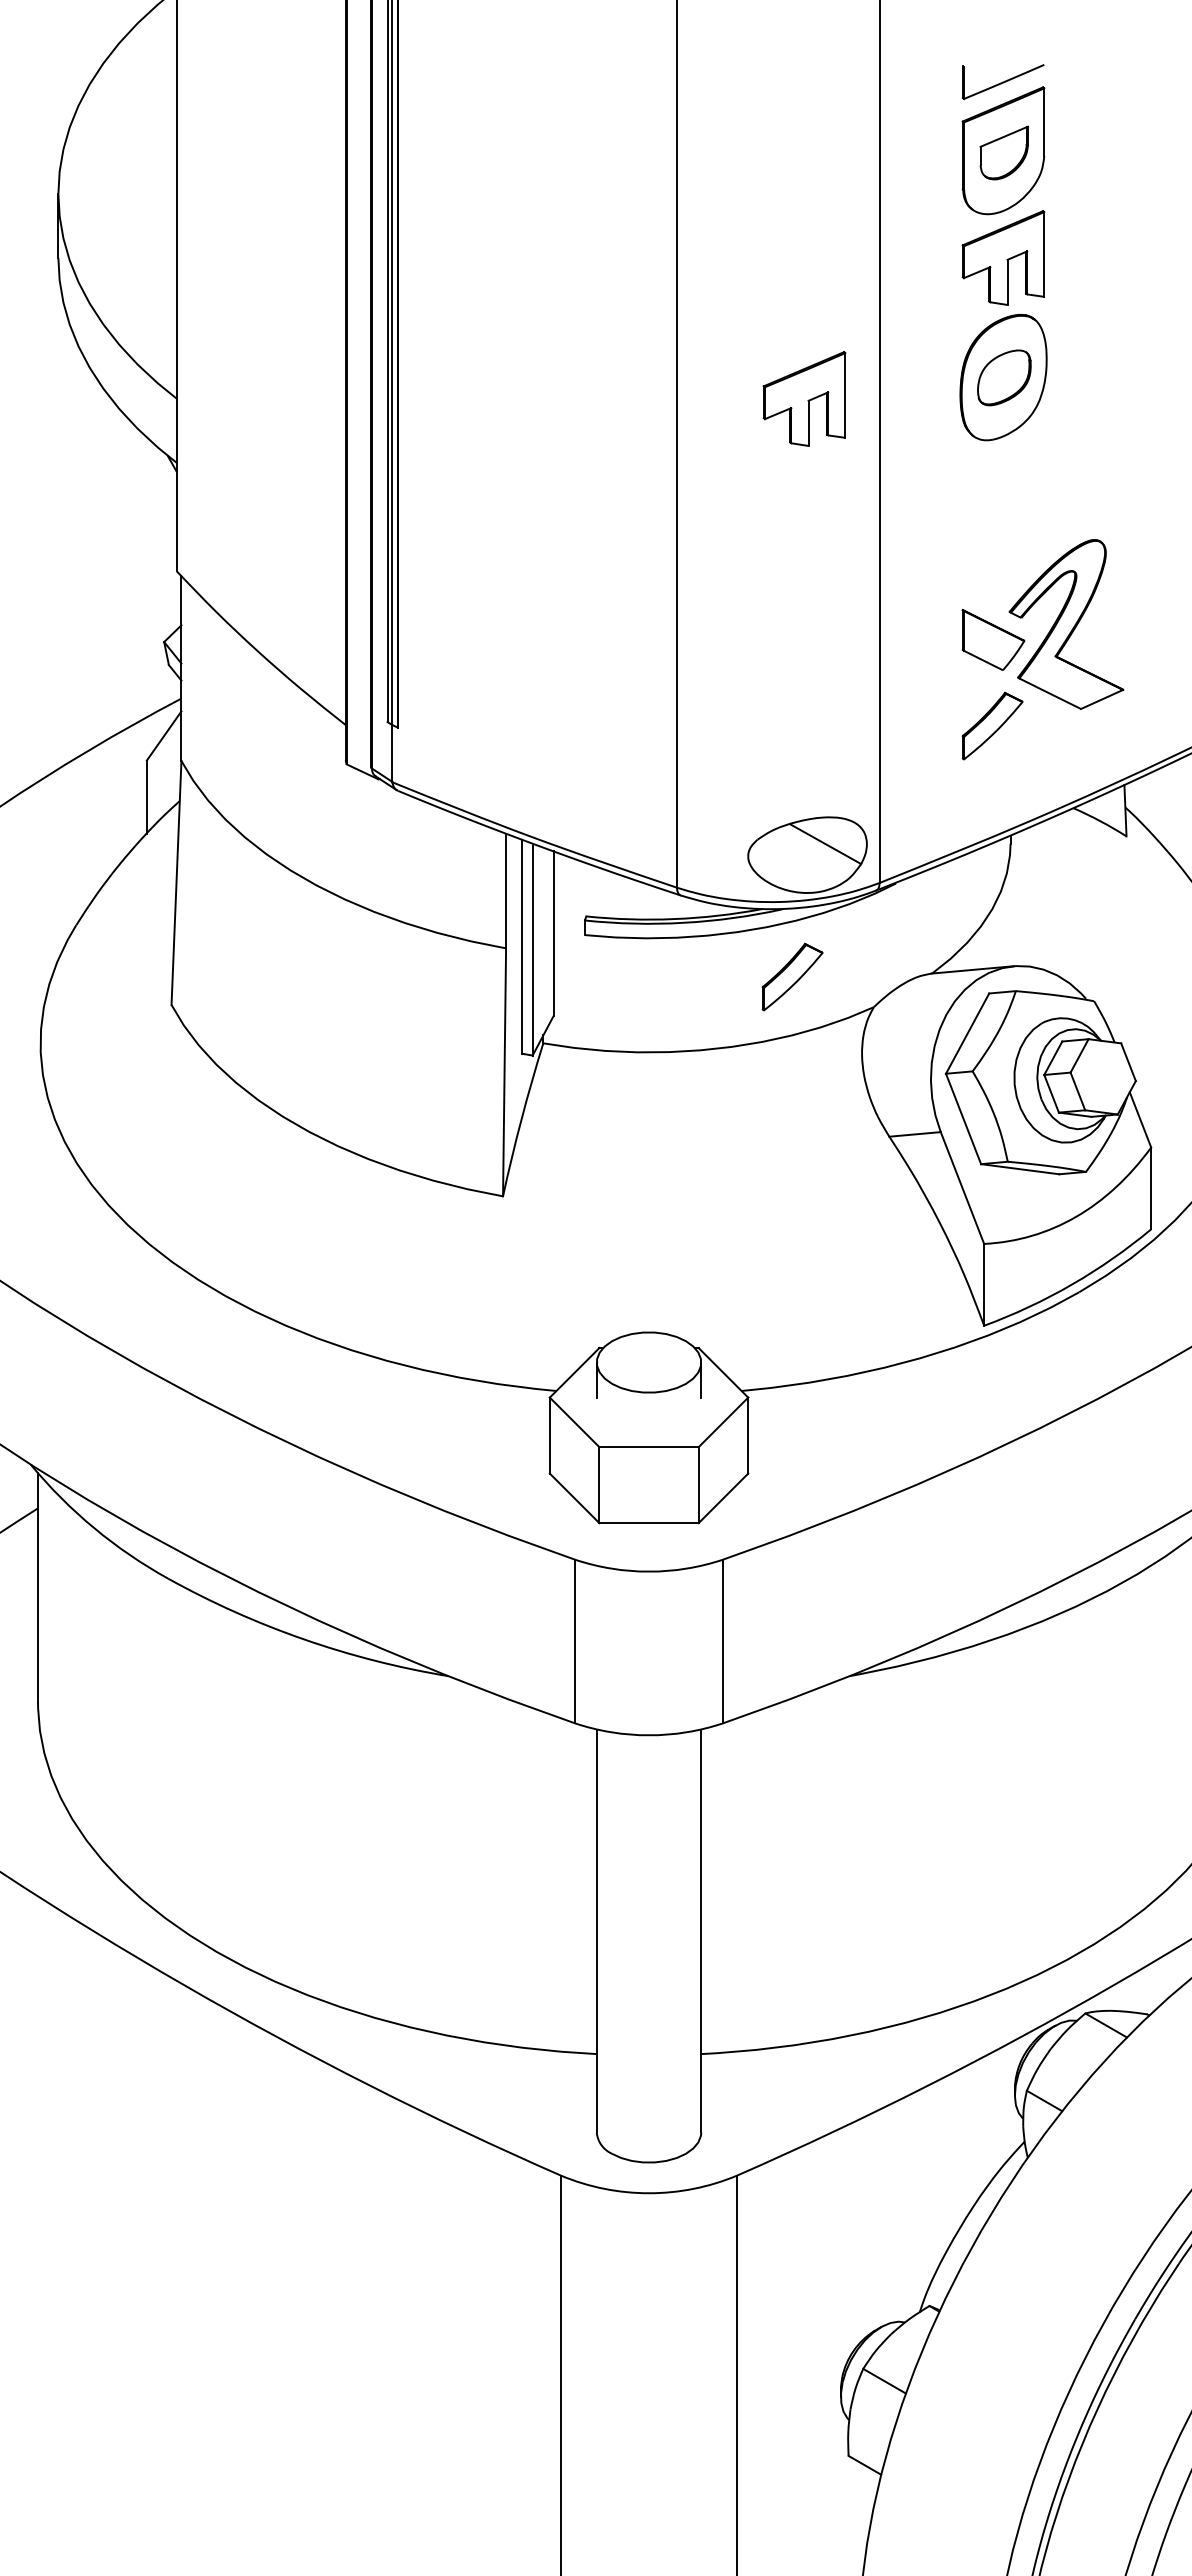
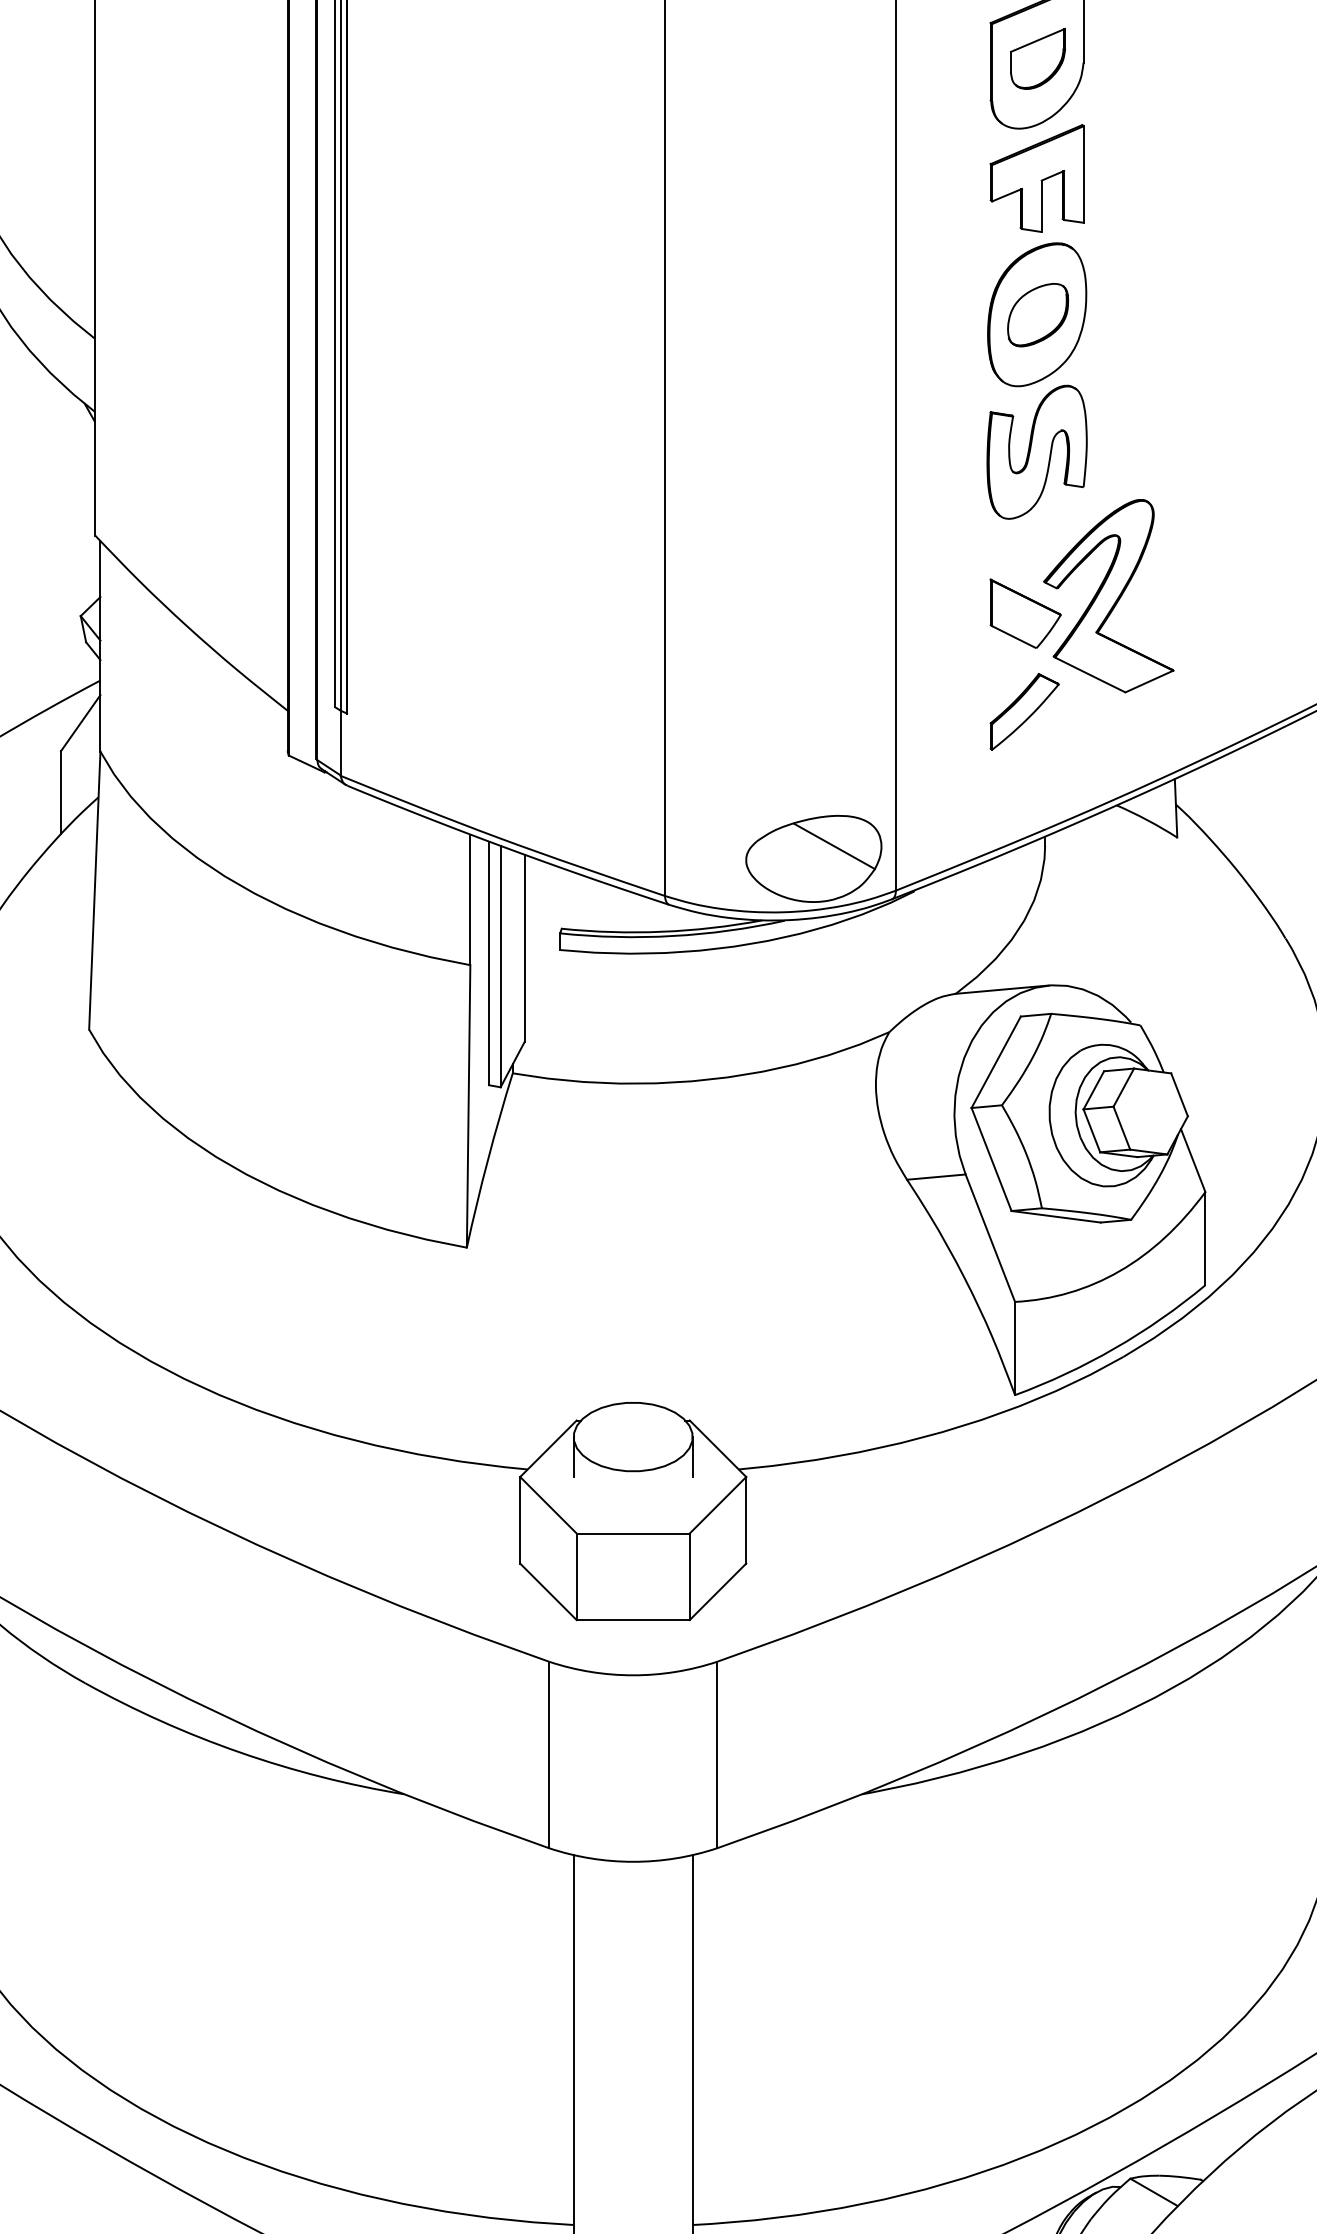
part: (804, 398) -> (810, 338), removed
part: (1003, 498) -> (1037, 452), added
part: (792, 976) -> (796, 997), removed

